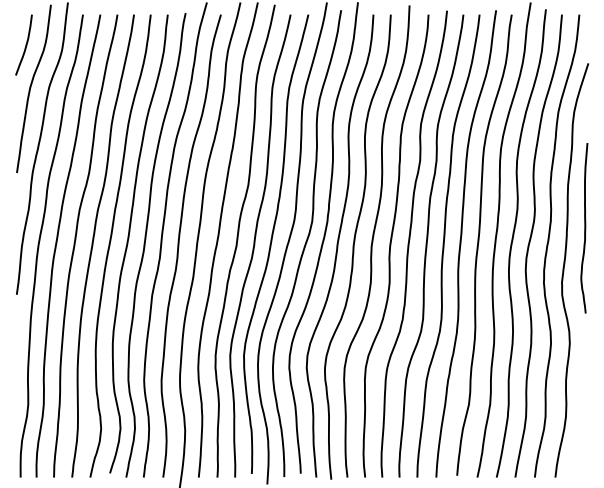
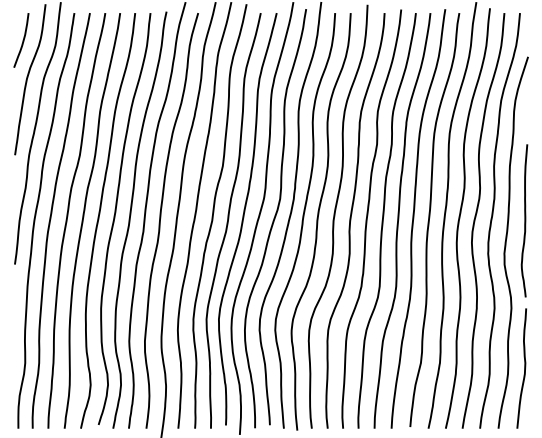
curve: (584, 227) -> (524, 220), moved
curve: (584, 410) -> (524, 368), added

